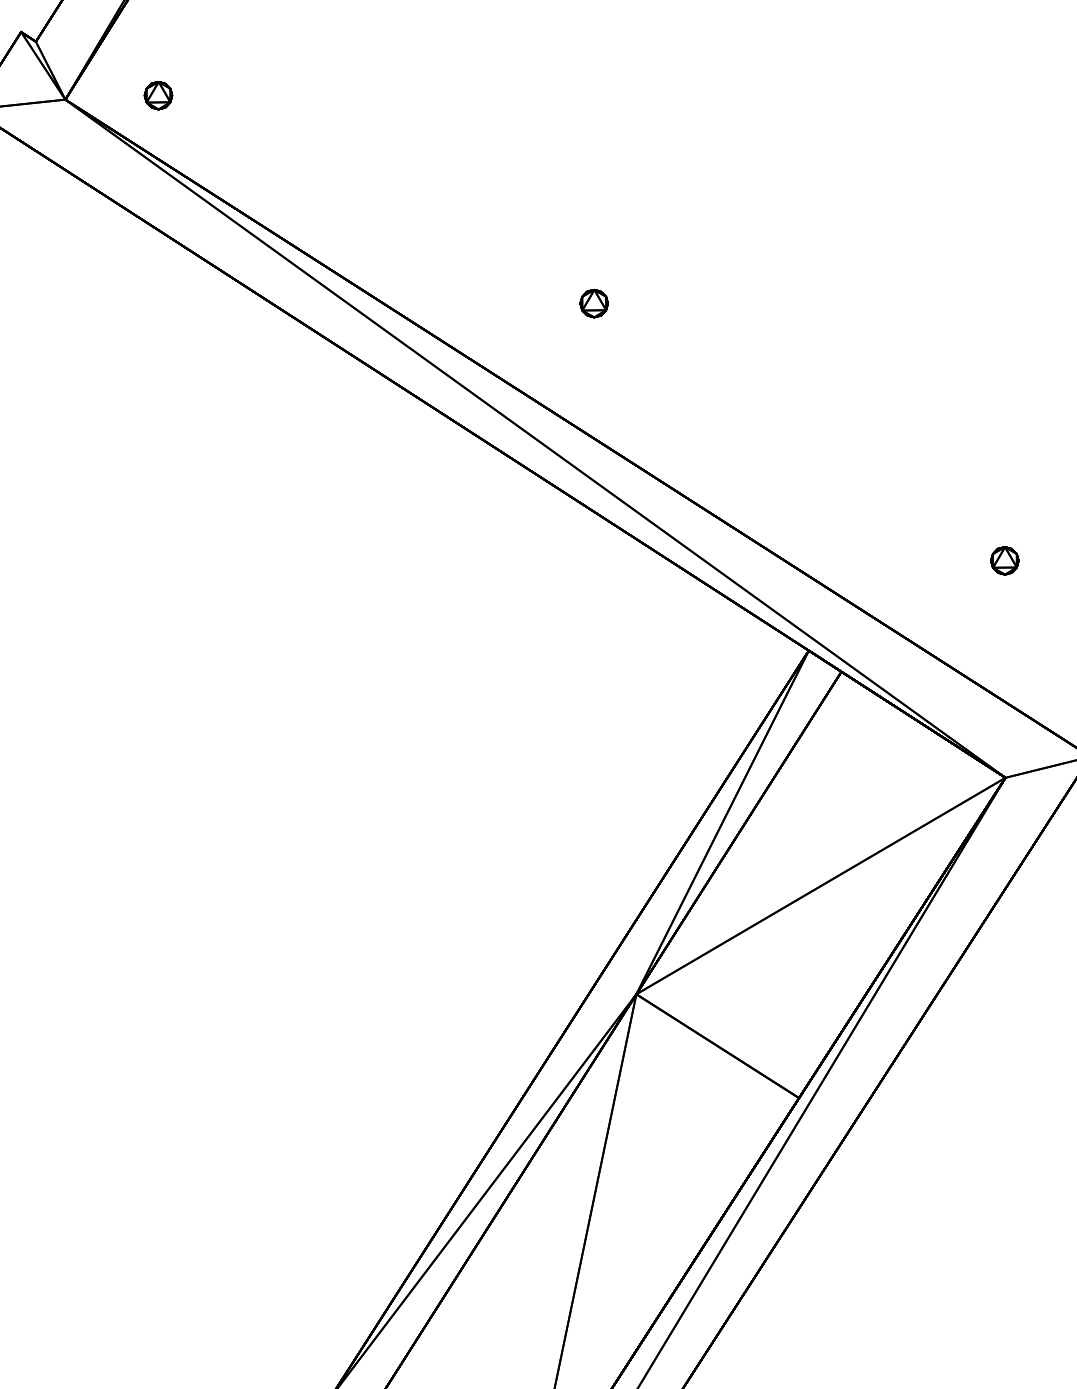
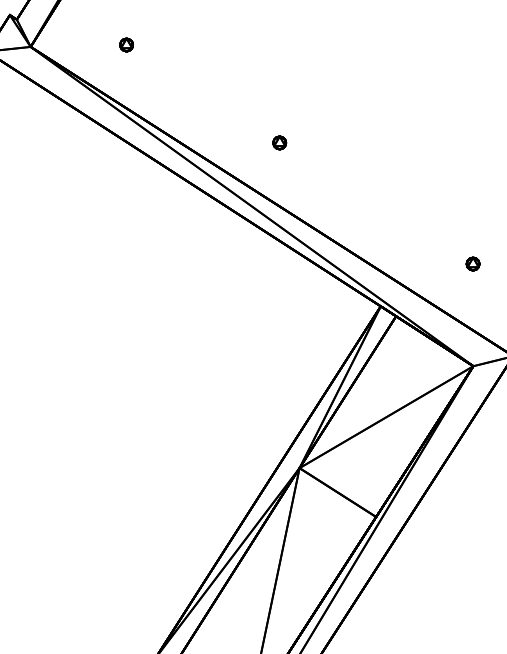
part: (158, 94) -> (126, 44), moved

